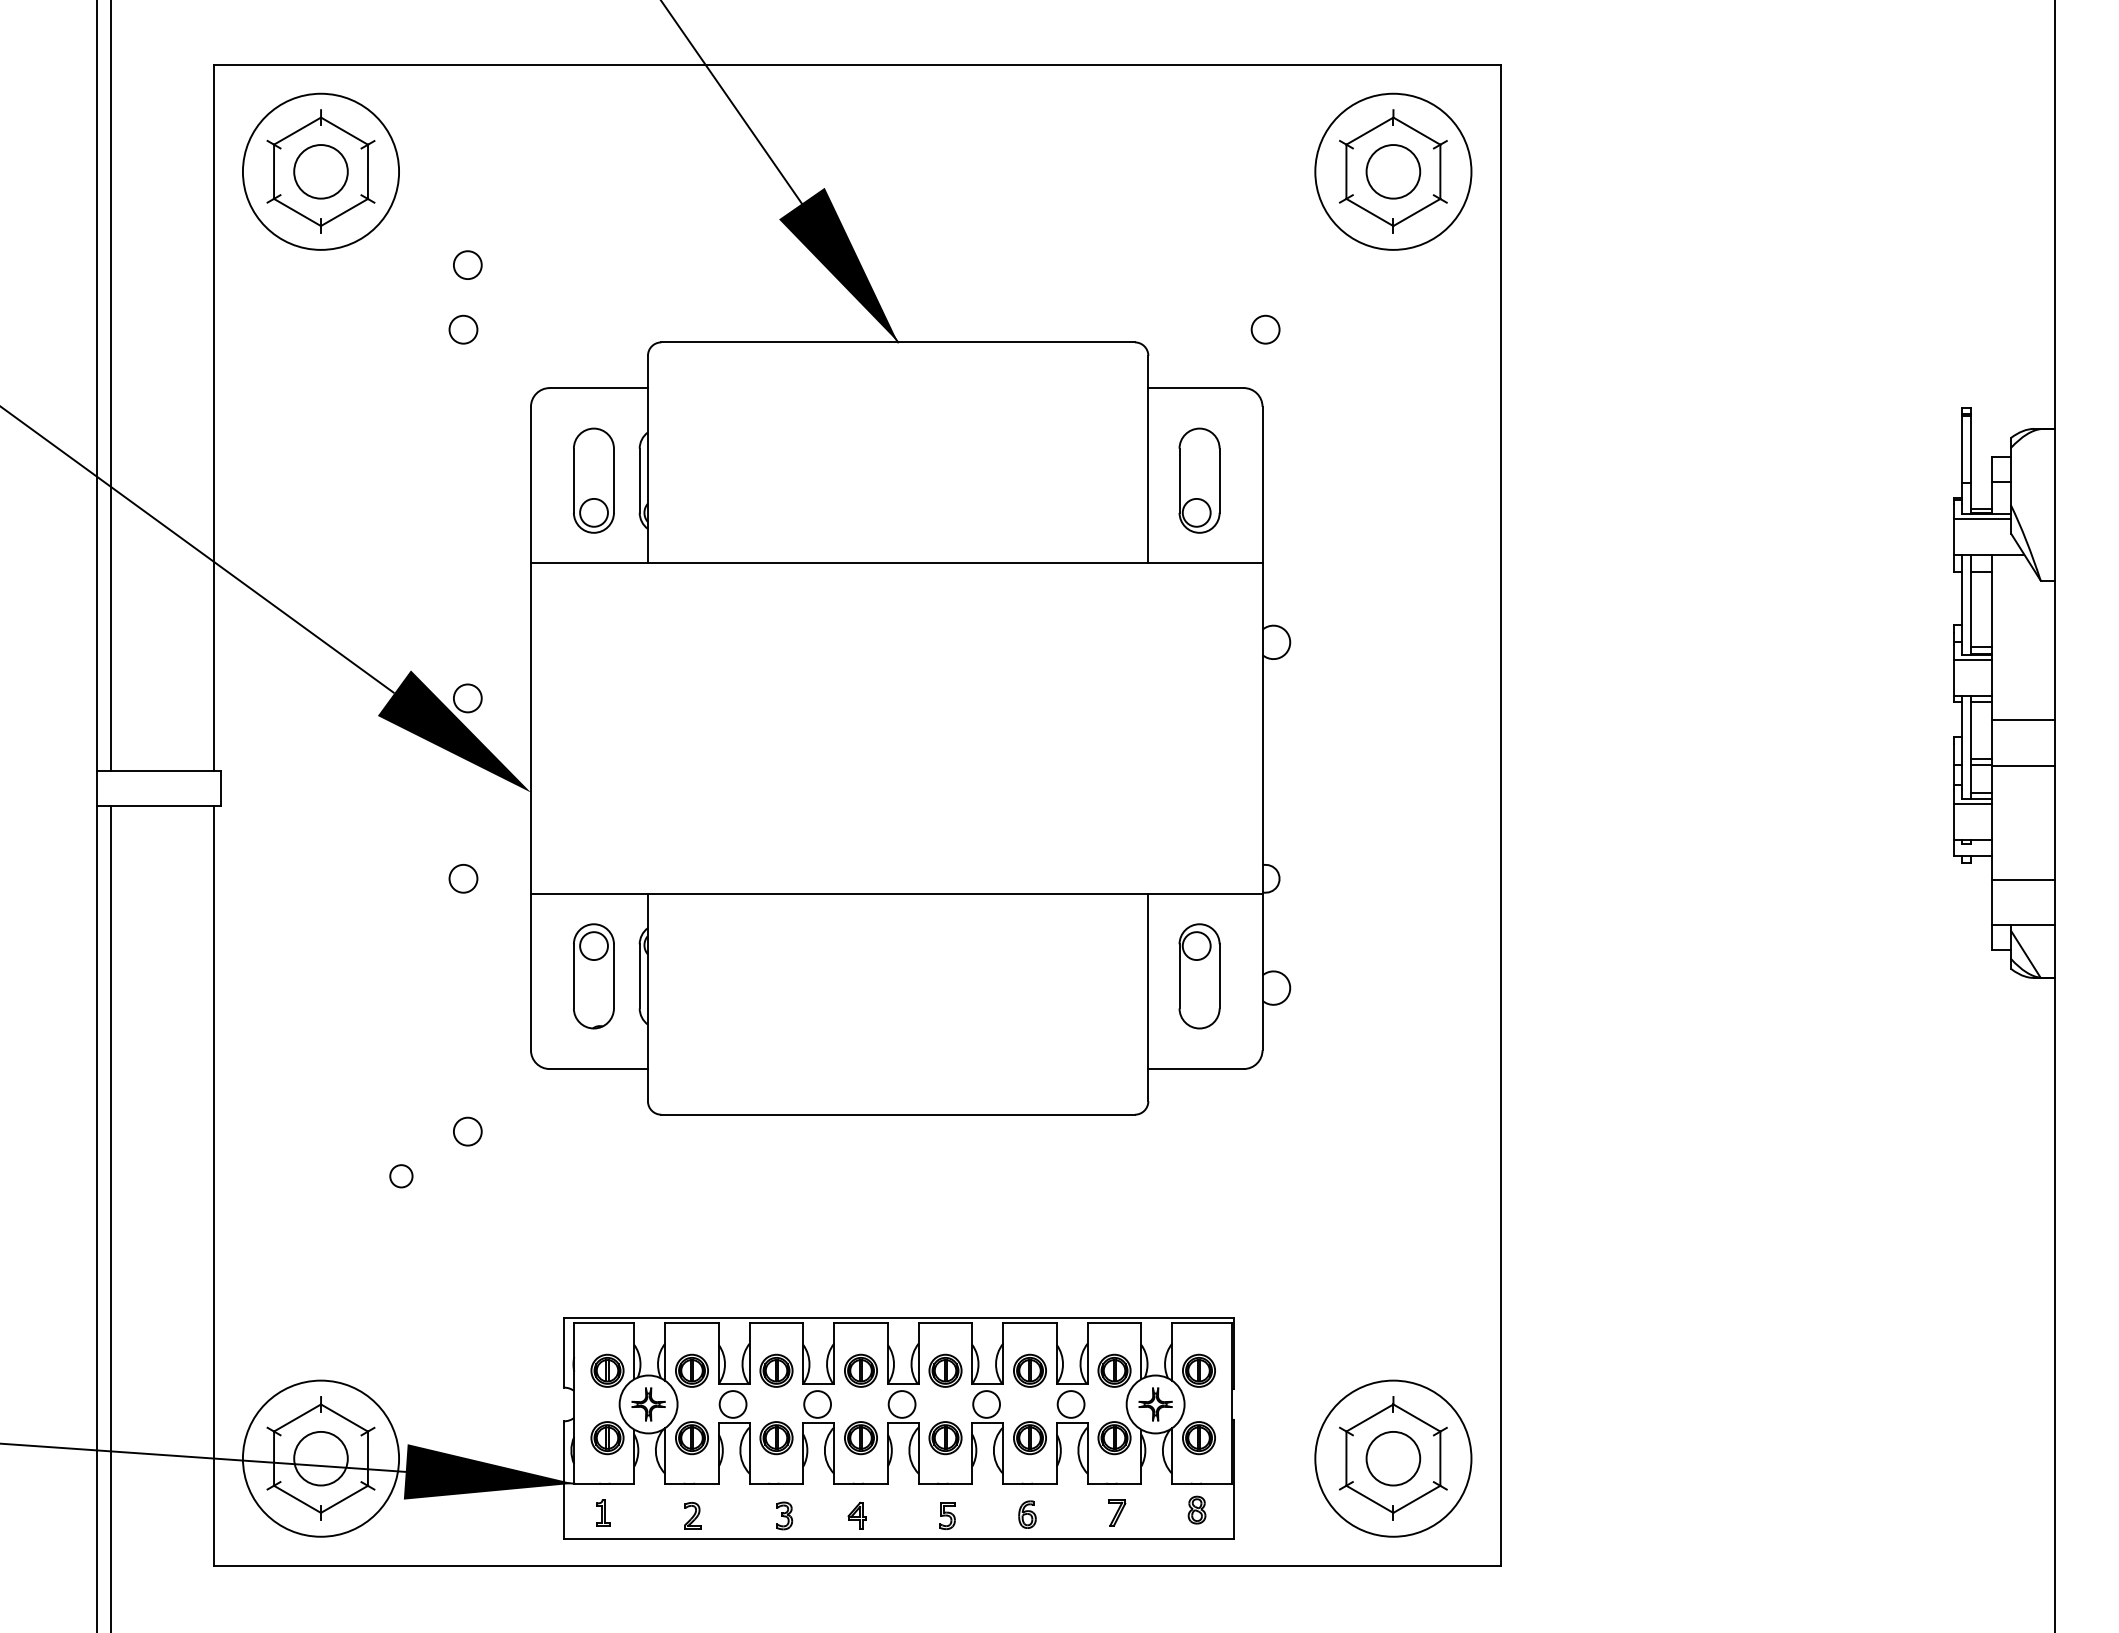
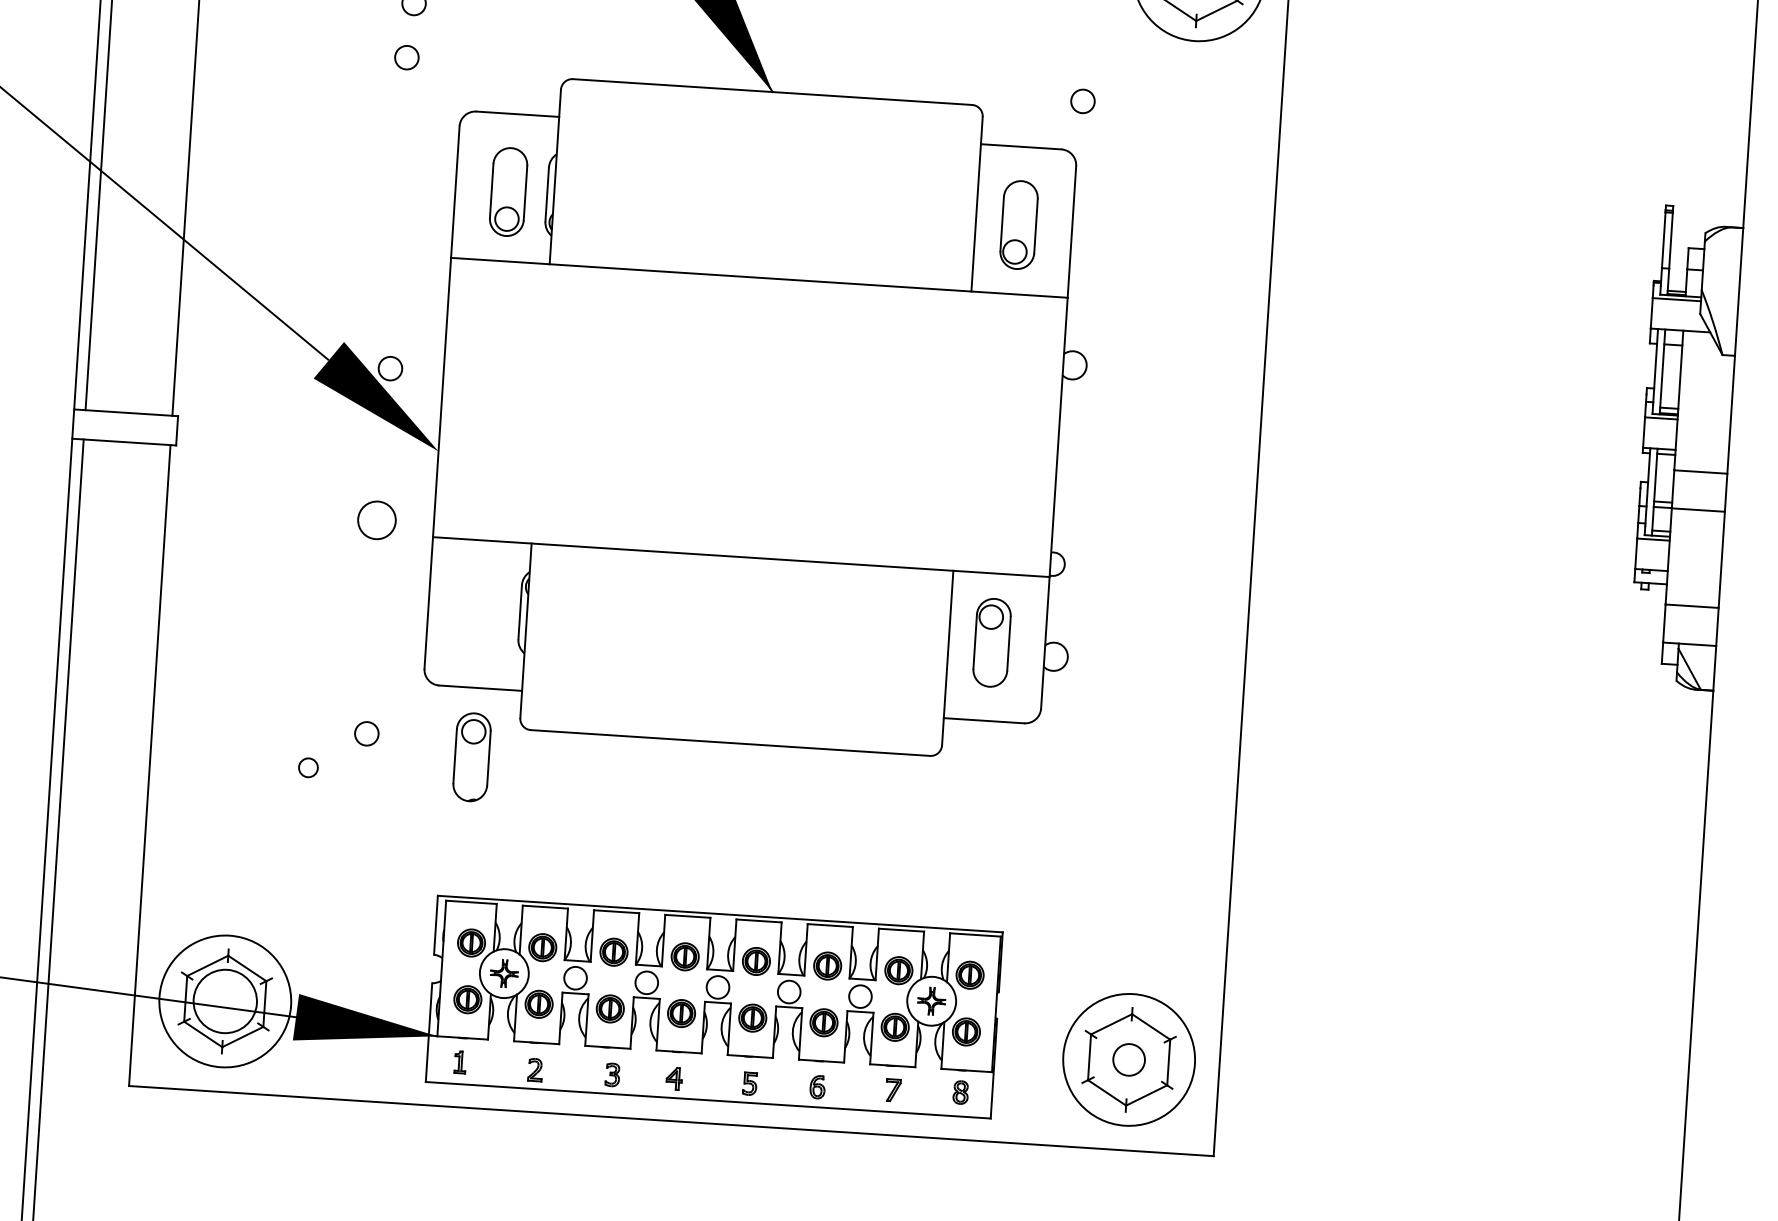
circle: (463, 878) -> (377, 520), size x1.6
part: (593, 976) -> (471, 757), moved
circle: (320, 1458) -> (224, 1001), size x1.4
circle: (1393, 1458) -> (1129, 1059), size x0.7

